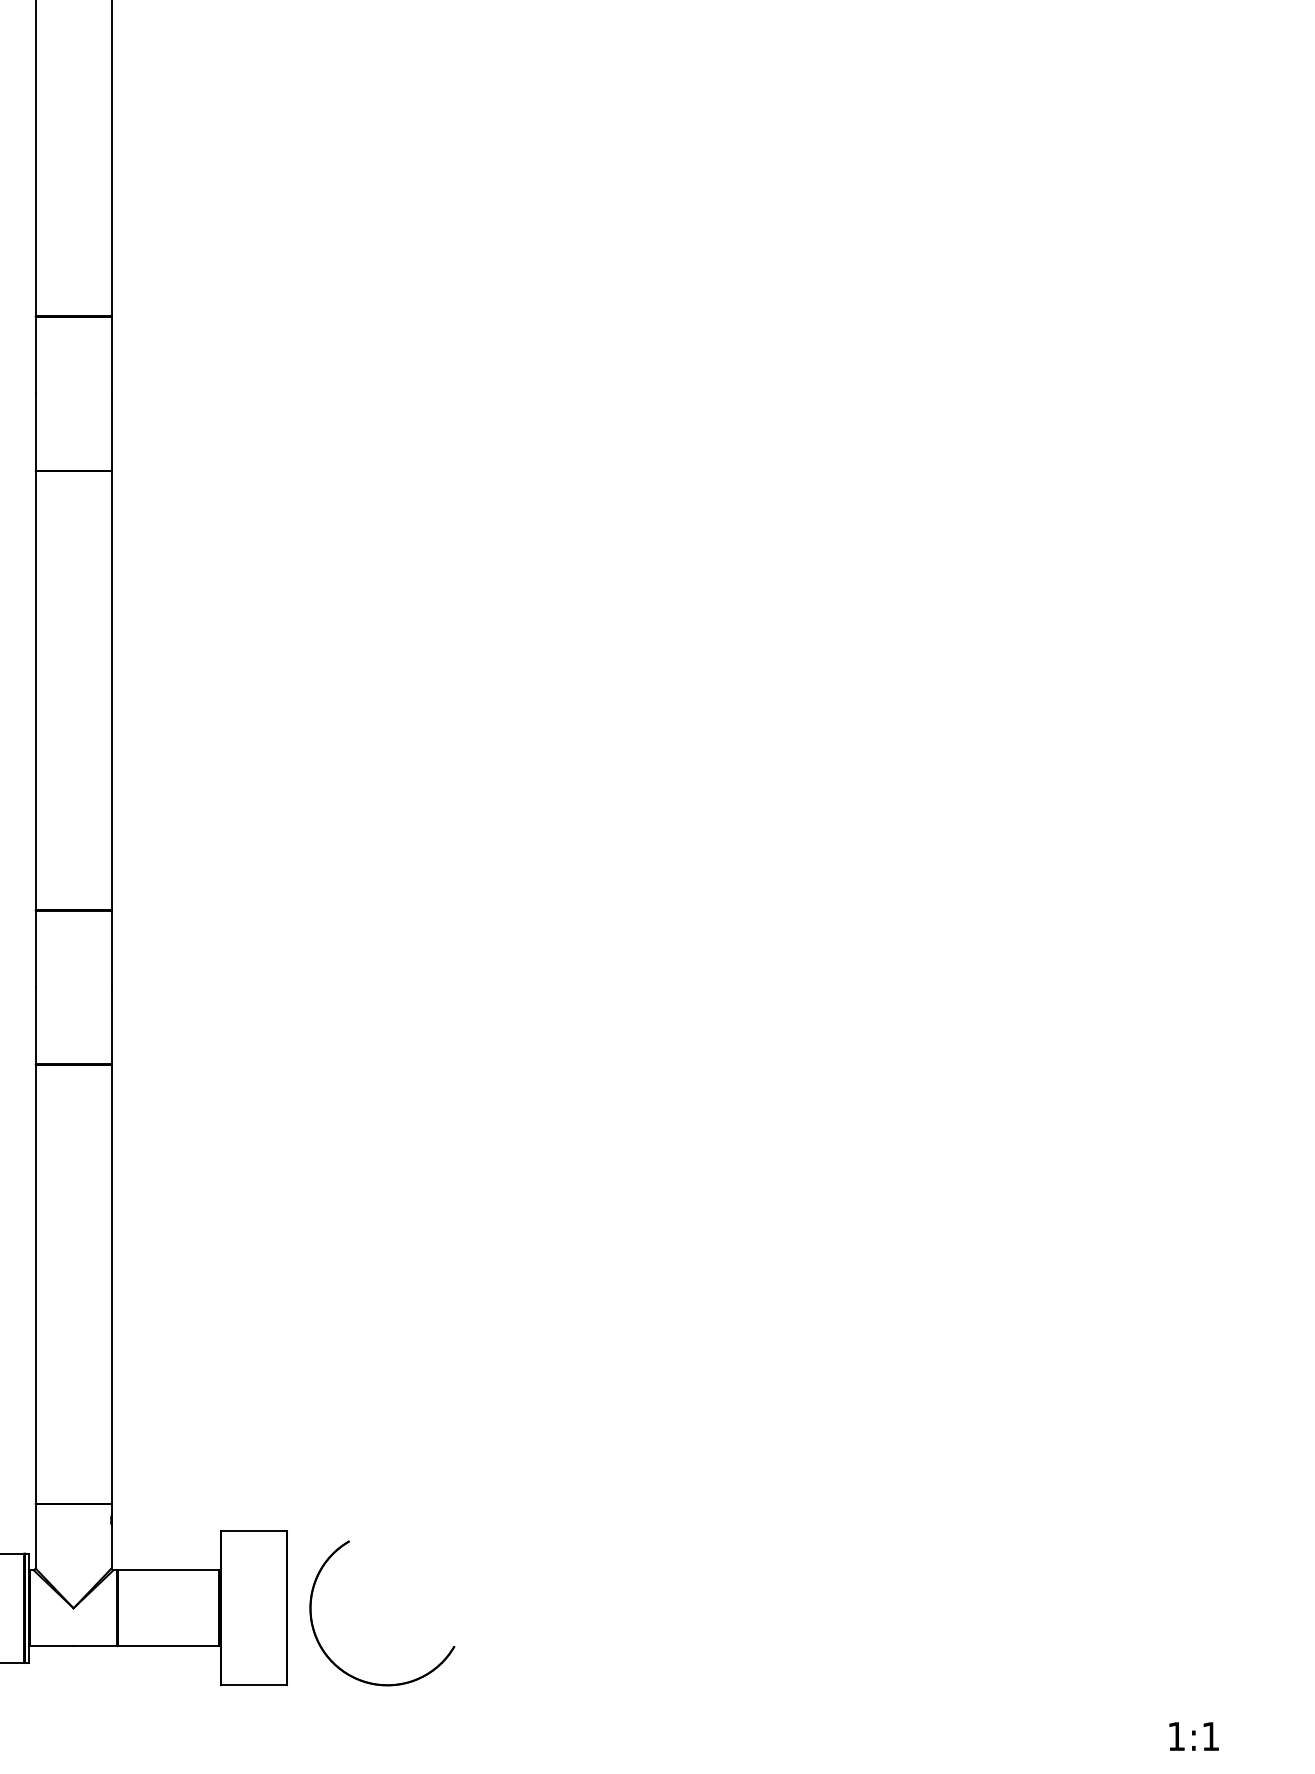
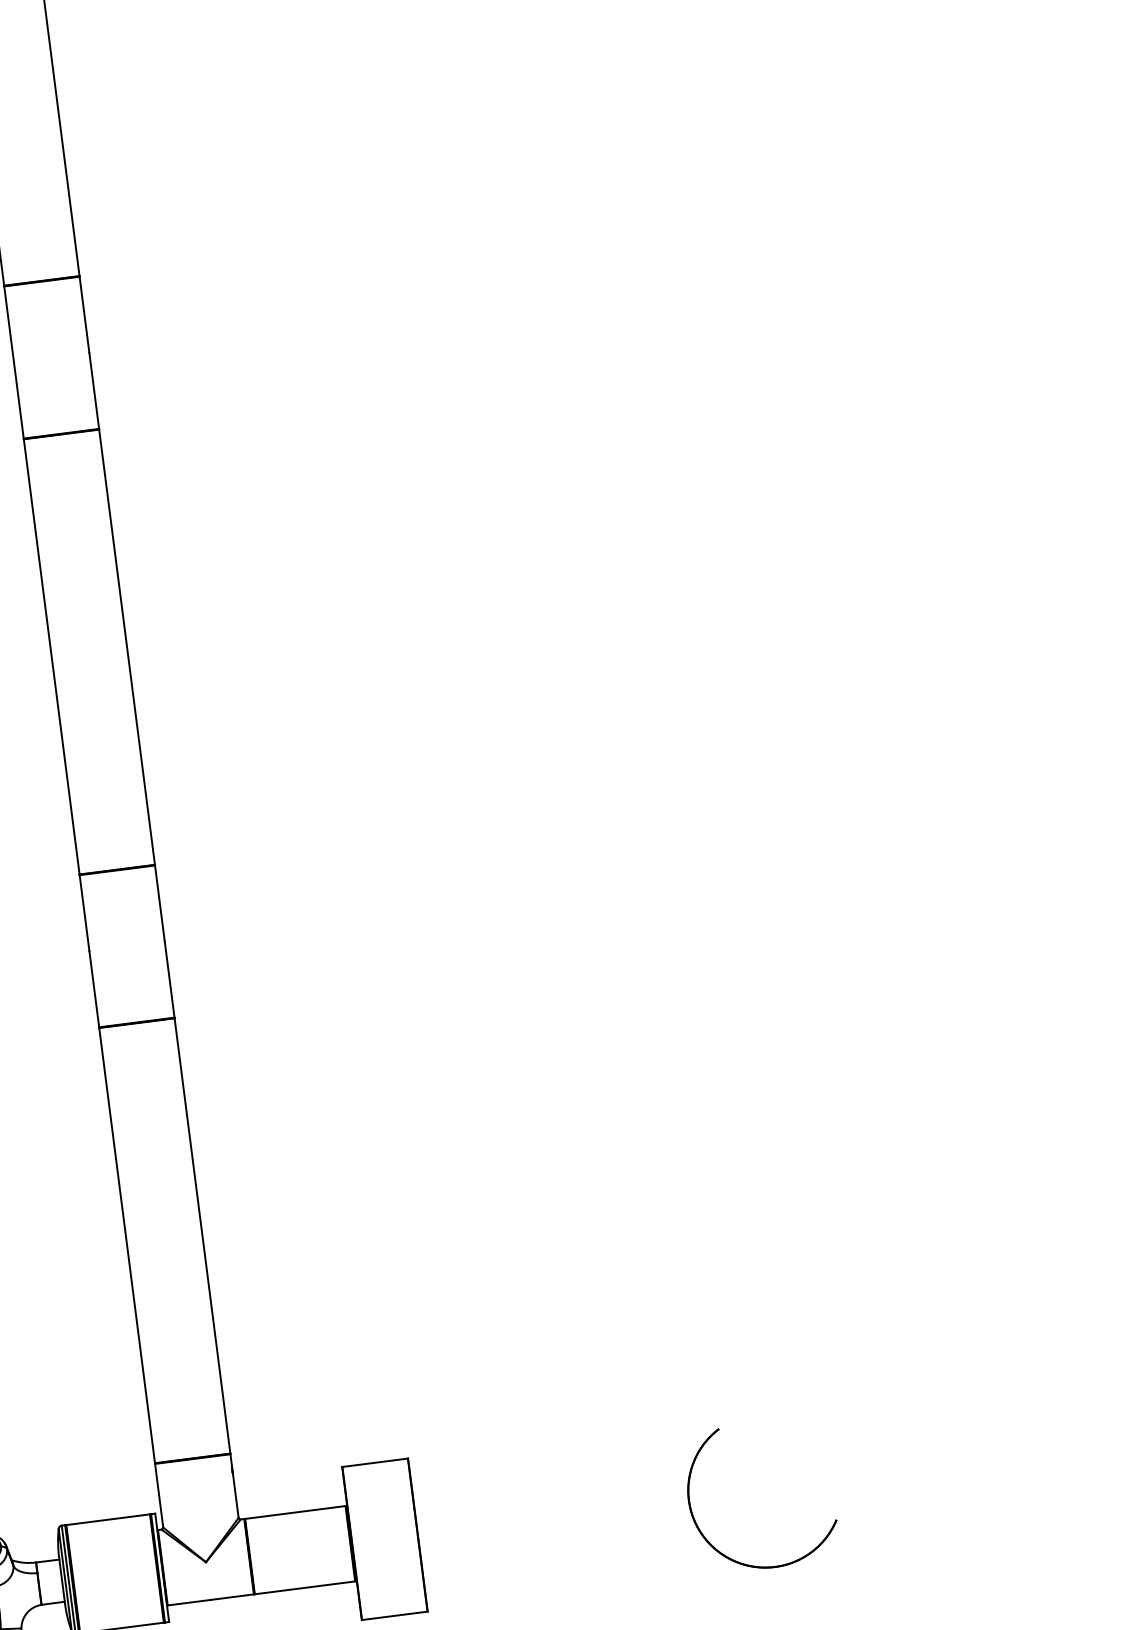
part: (328, 1655) -> (712, 1544), moved

